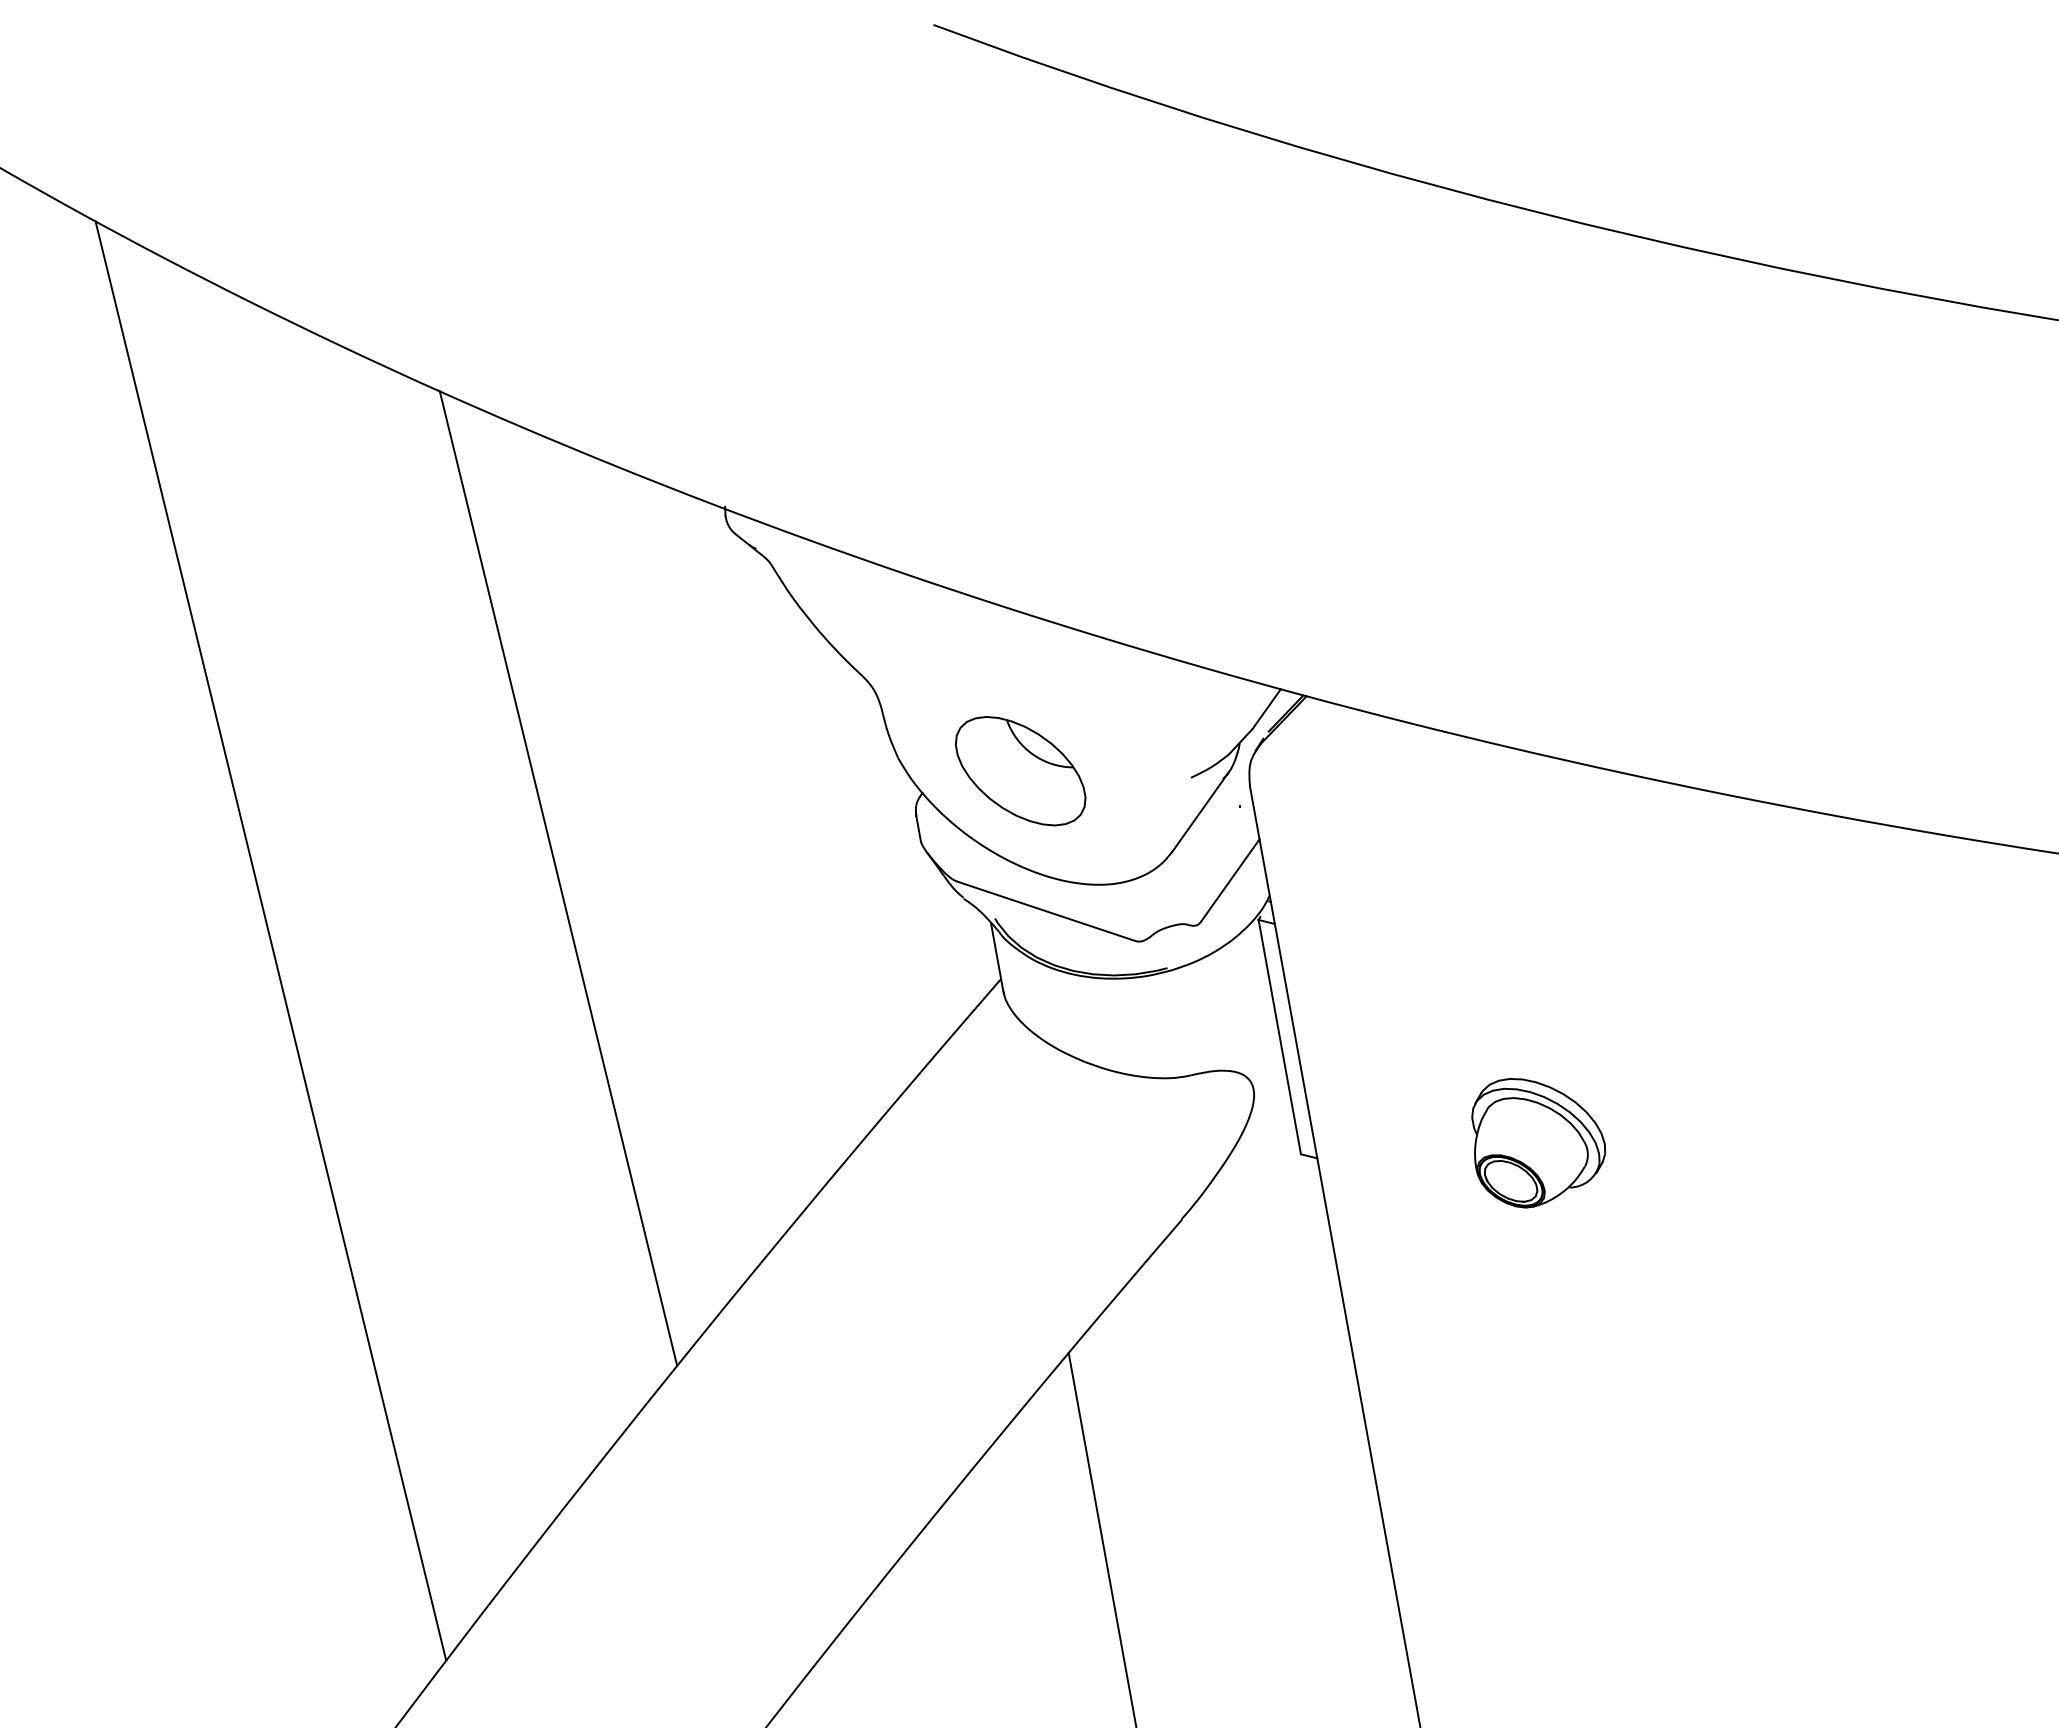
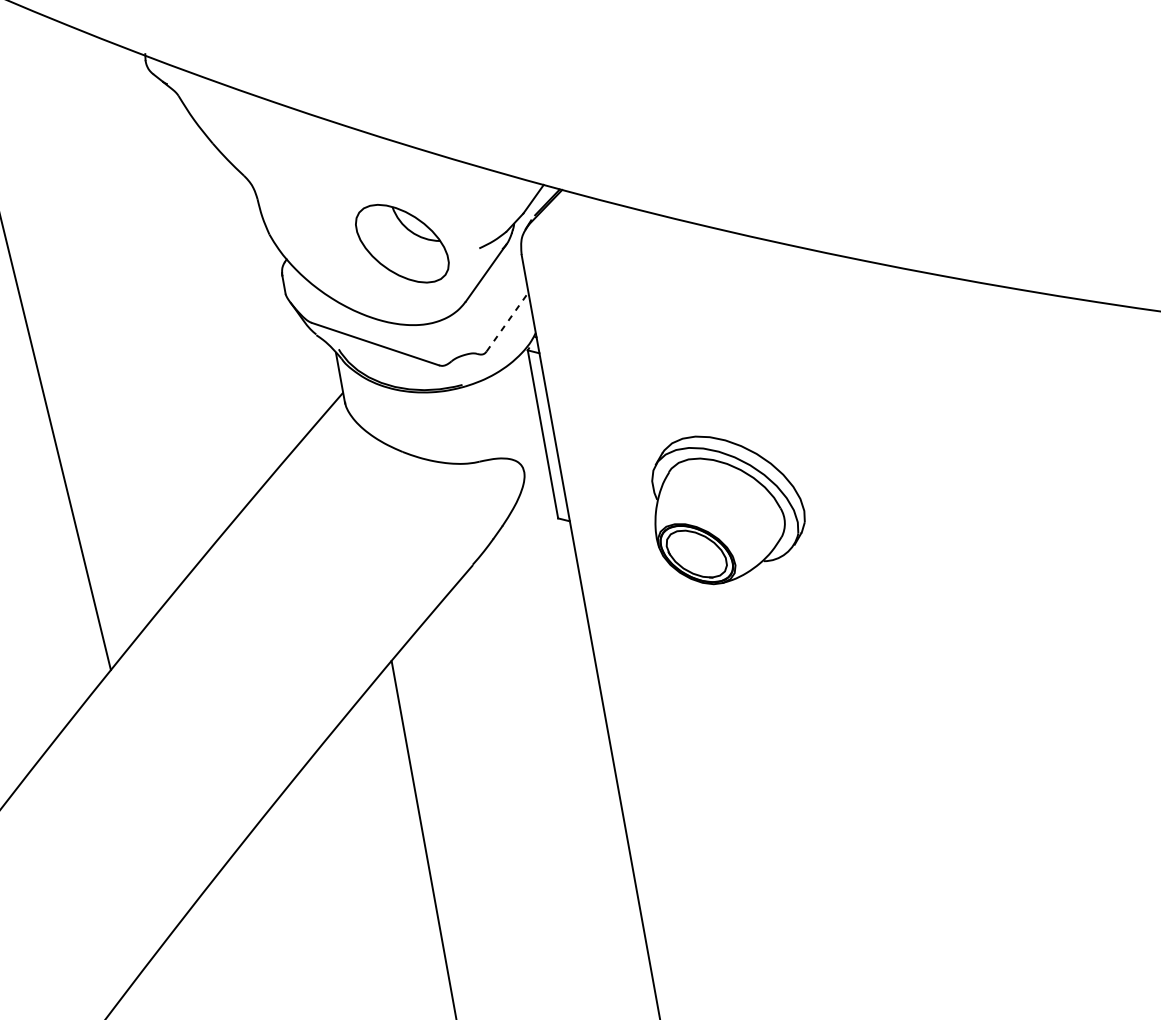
part: (1020, 771) -> (402, 243), moved
line: (1230, 879) -> (507, 321), solid -> dashed
part: (1538, 1143) -> (728, 510), size x1.6

